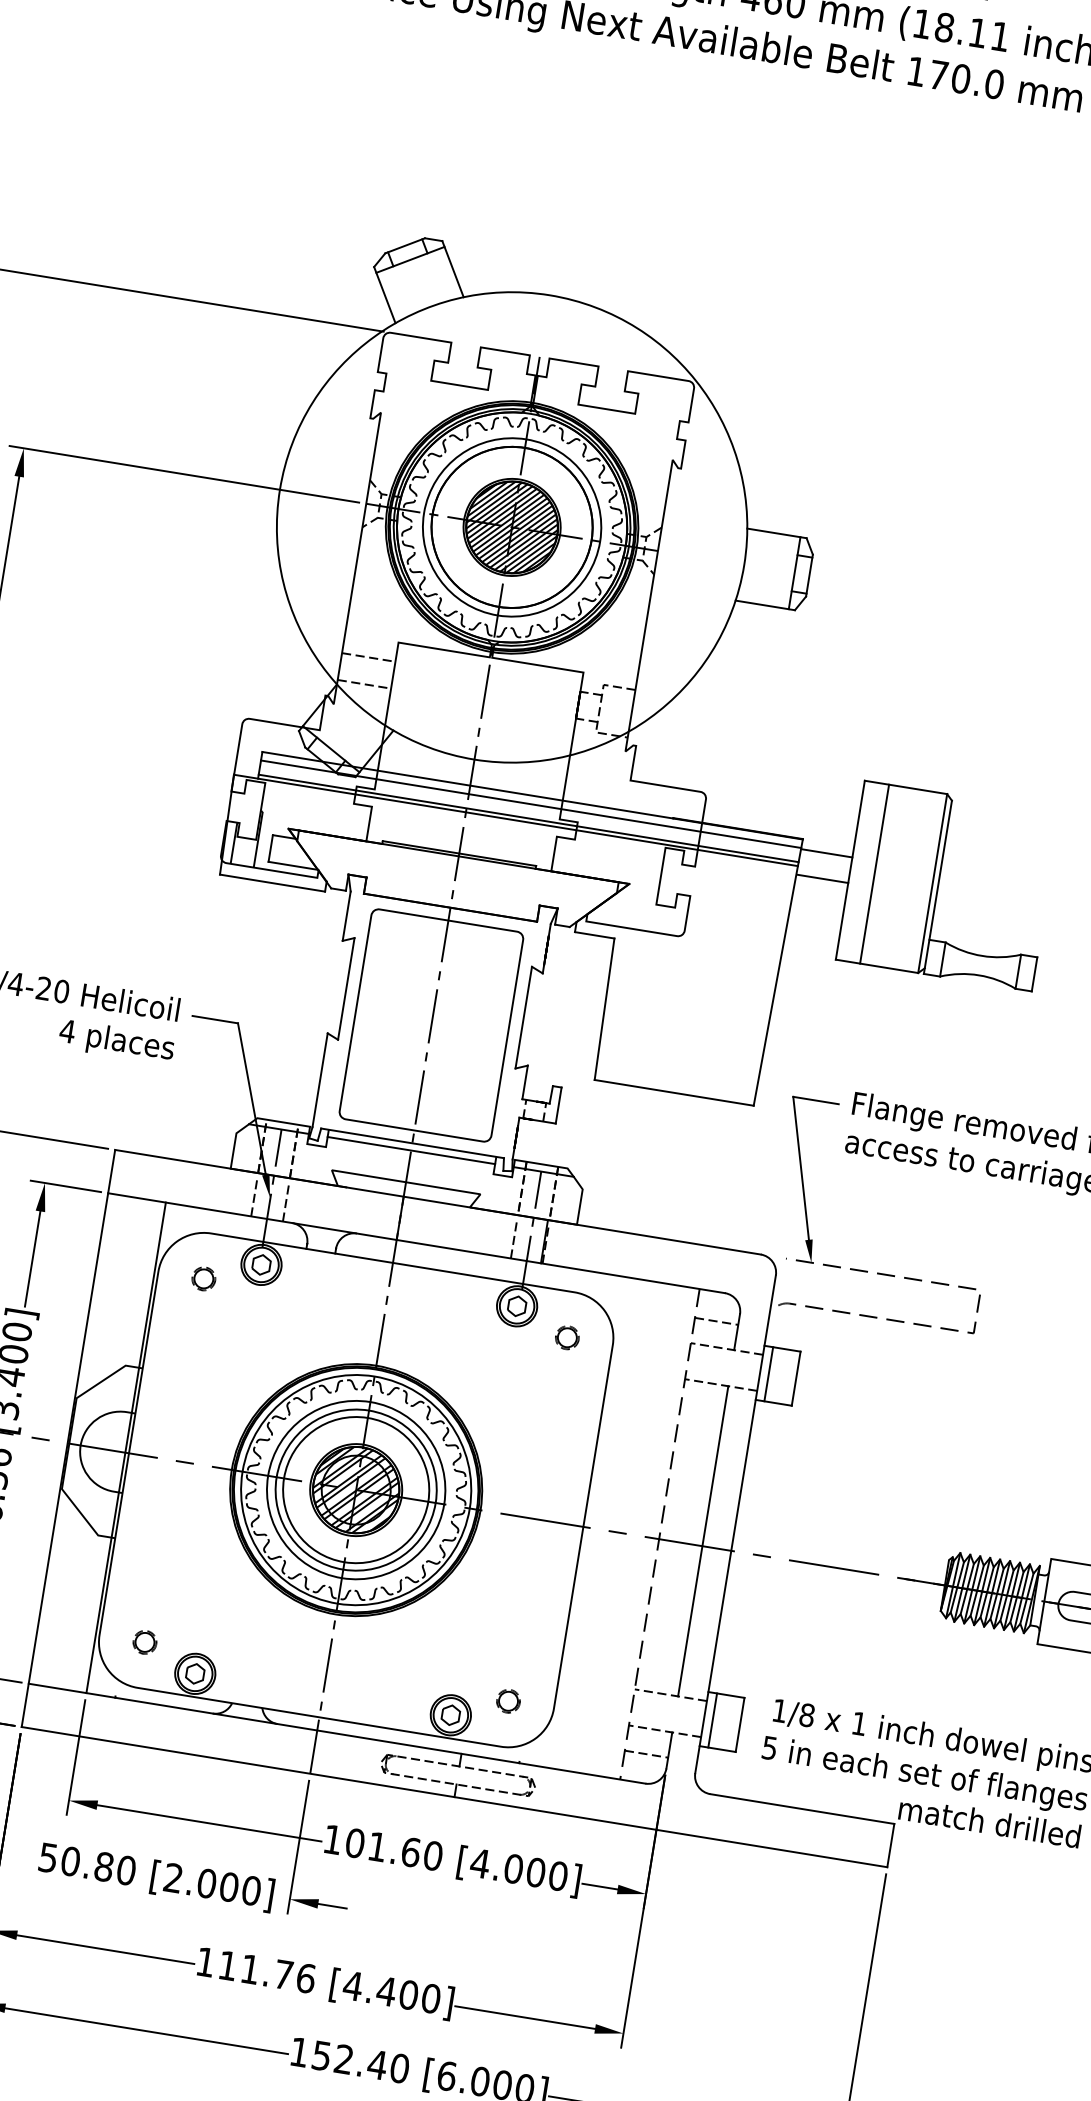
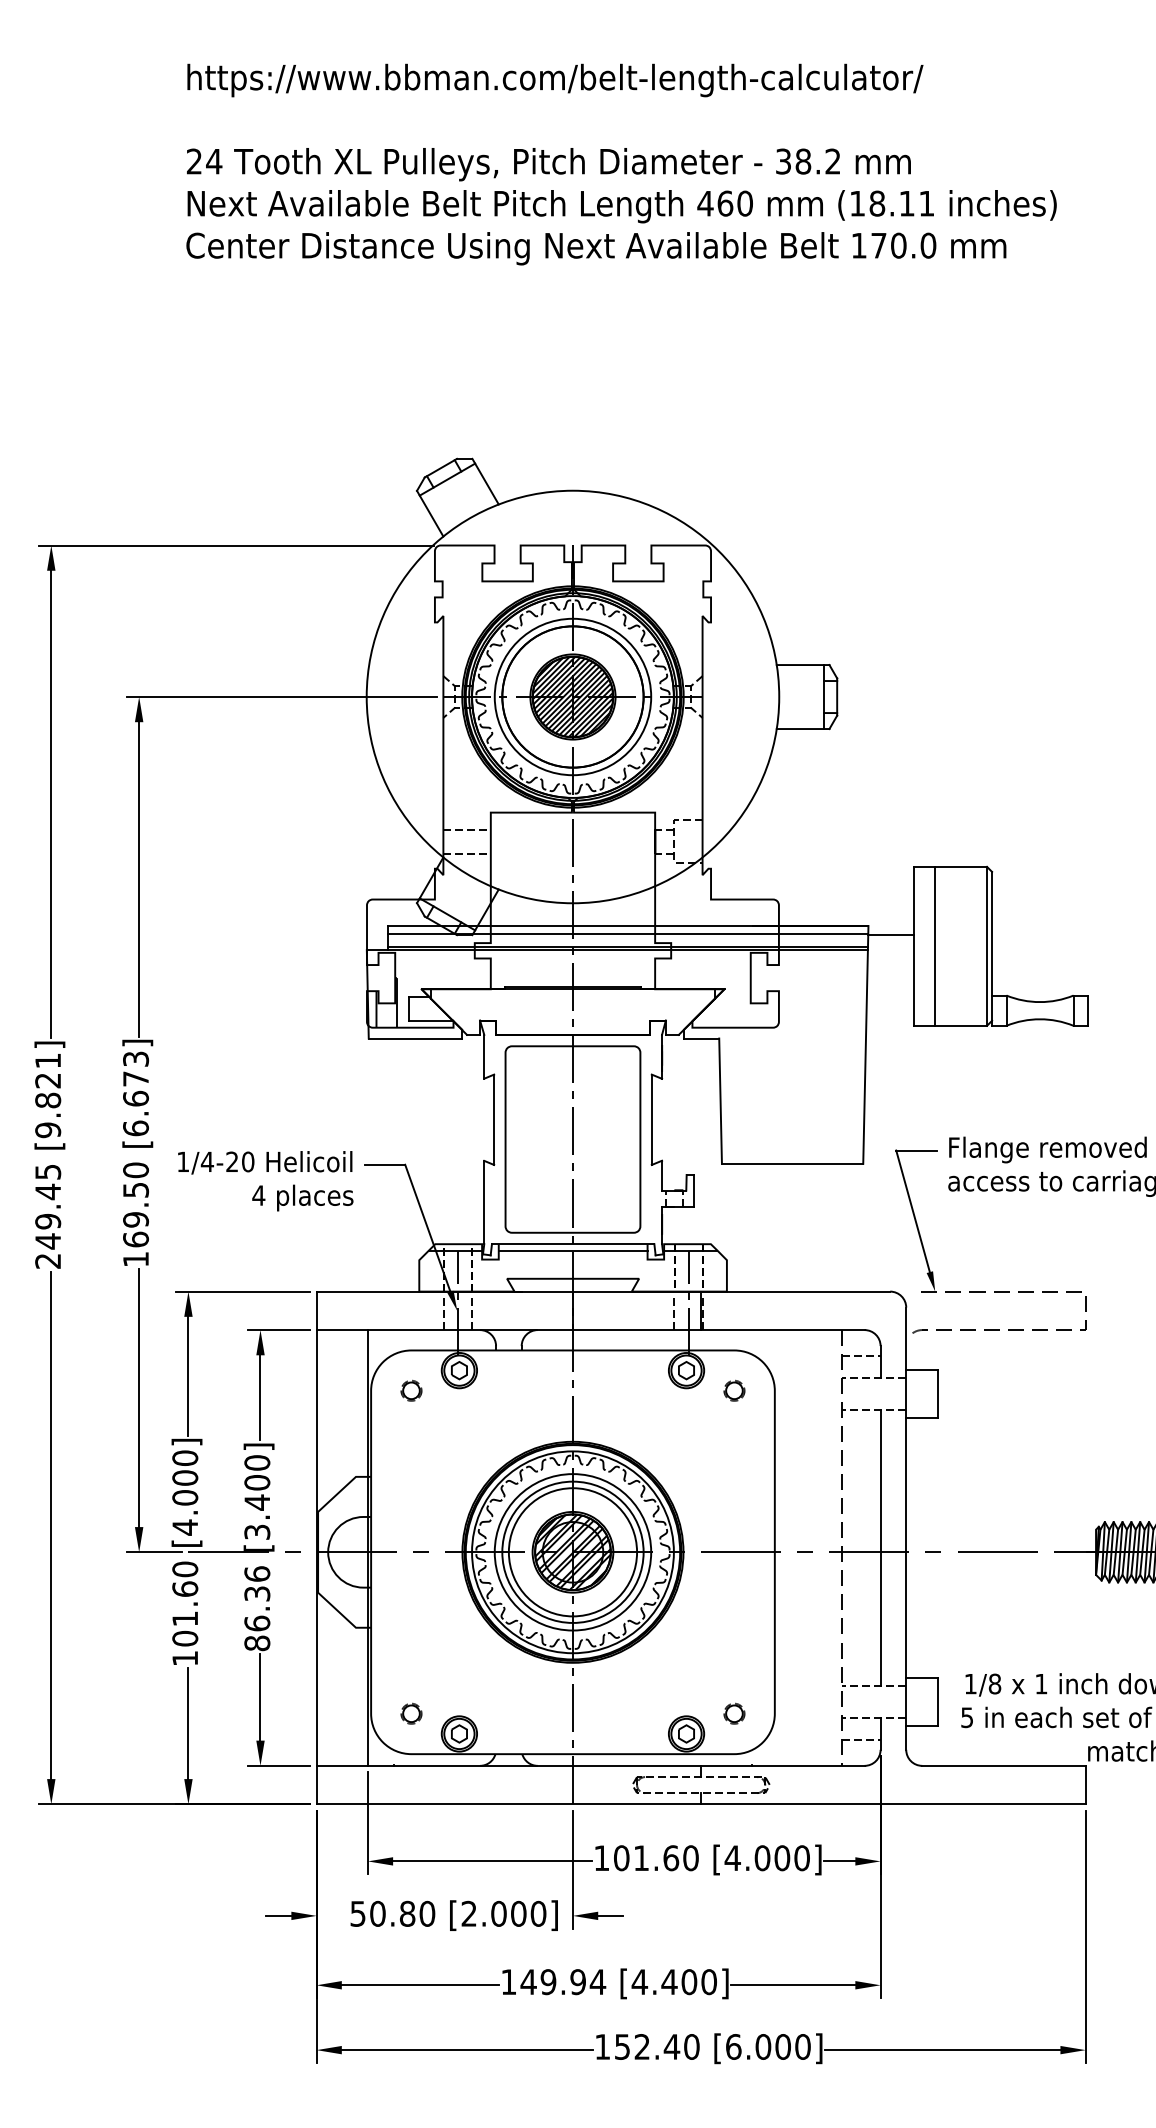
line: (822, 878) -> (890, 957), removed
line: (768, 1374) -> (913, 1394), removed
line: (712, 1720) -> (913, 1701), removed
text: (267, 1972) -> (563, 1982), 111.76 -> 149.94

